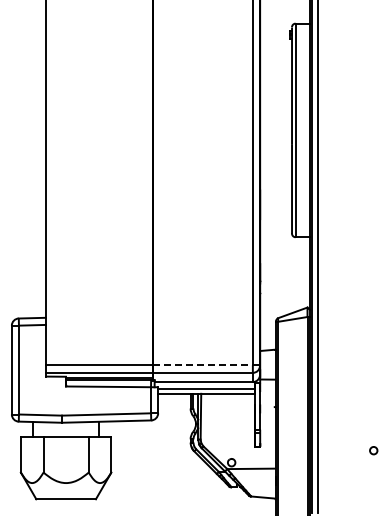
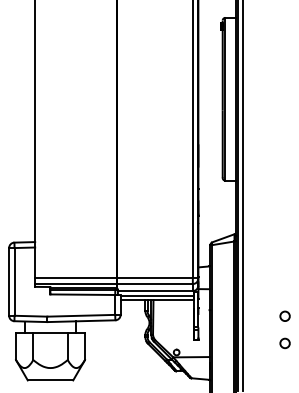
line: (203, 365) -> (155, 278), dashed -> solid
circle: (373, 415) -> (284, 316), added
circle: (373, 450) -> (284, 343), size x1.67

